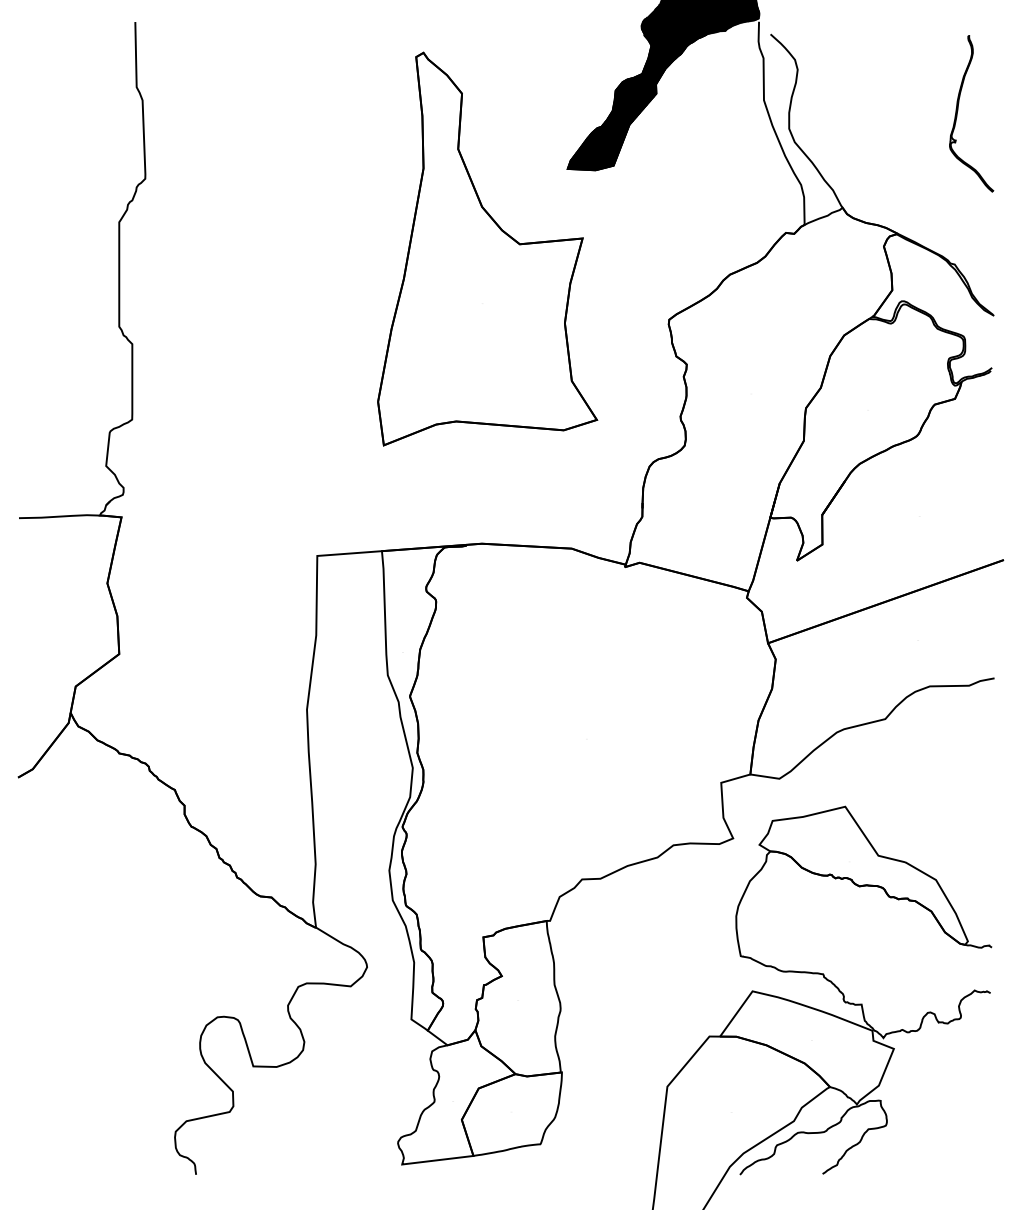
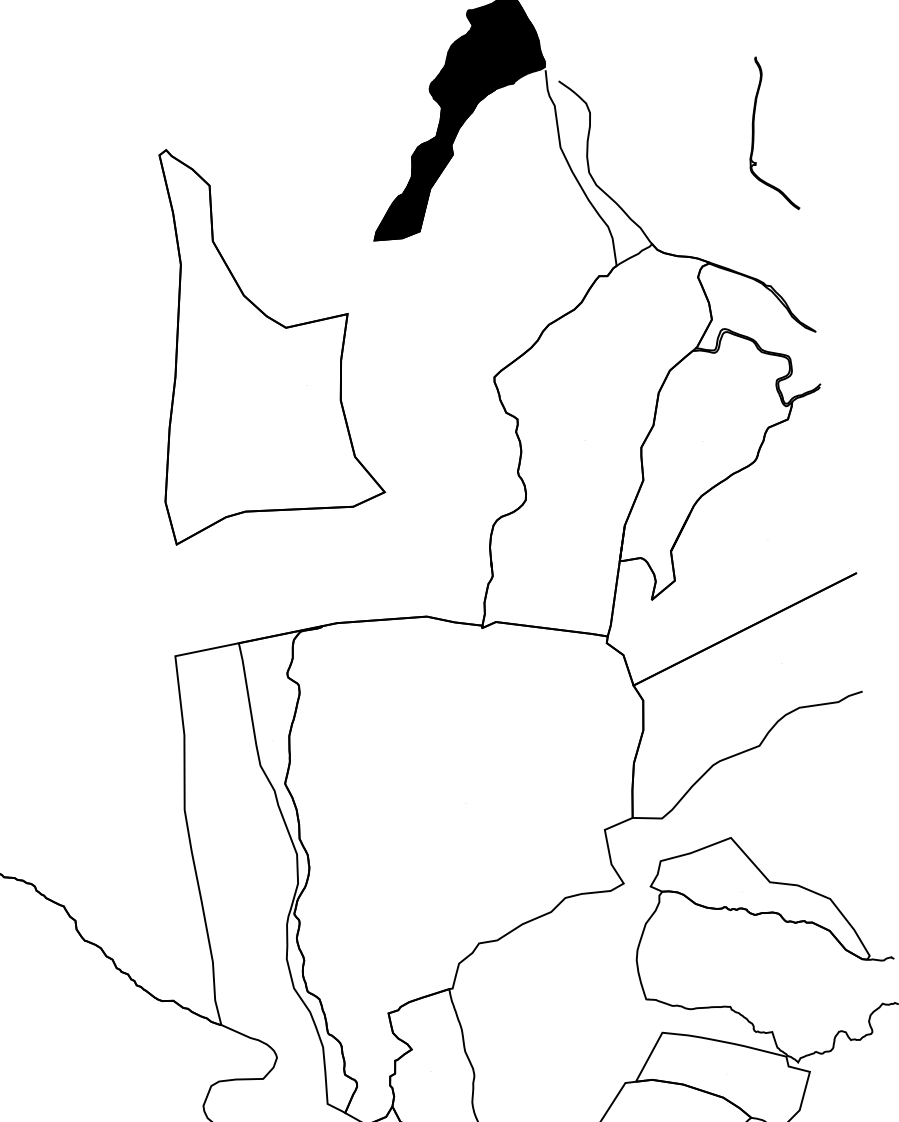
part: (487, 248) -> (254, 336), moved

